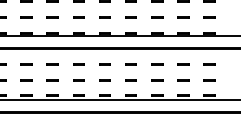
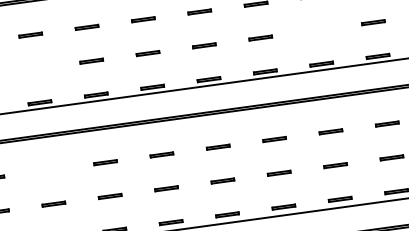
line: (52, 17) -> (35, 69), removed
line: (183, 17) -> (317, 30), removed
line: (52, 64) -> (49, 170), removed

